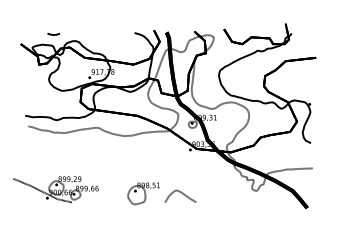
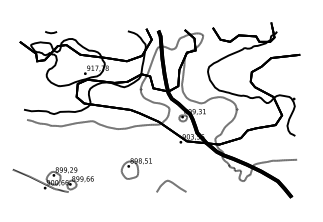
part: (142, 193) -> (135, 168), moved

